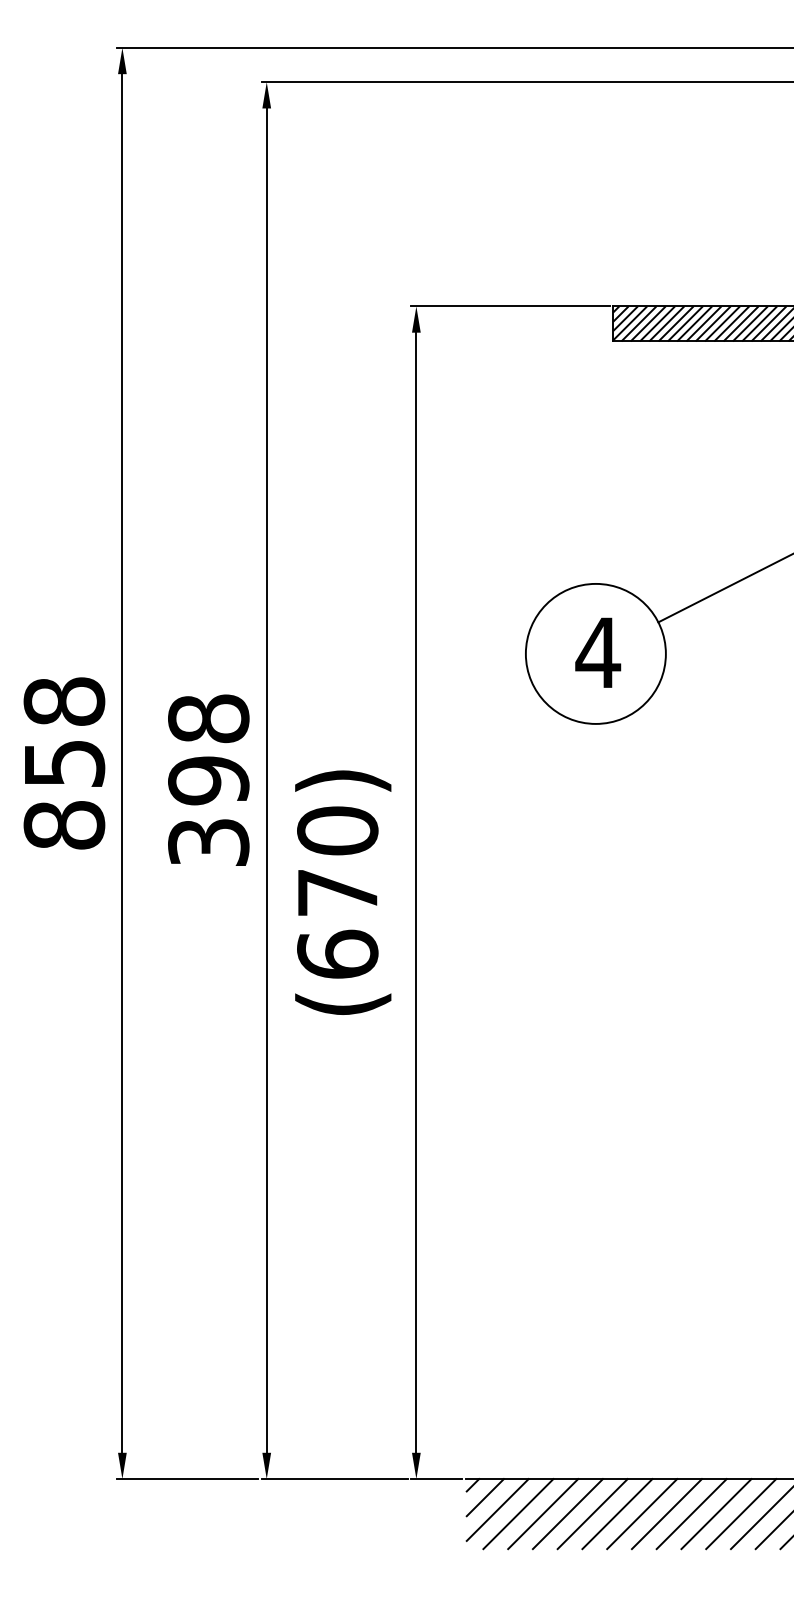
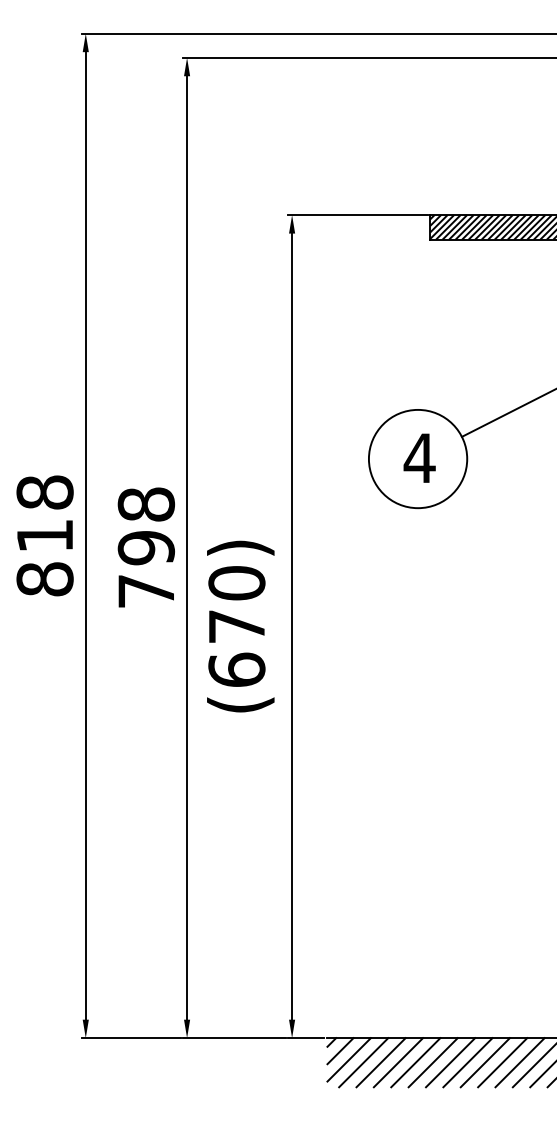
text: (65, 763) -> (45, 535), 858 -> 818
text: (208, 842) -> (146, 591), 398 -> 798

